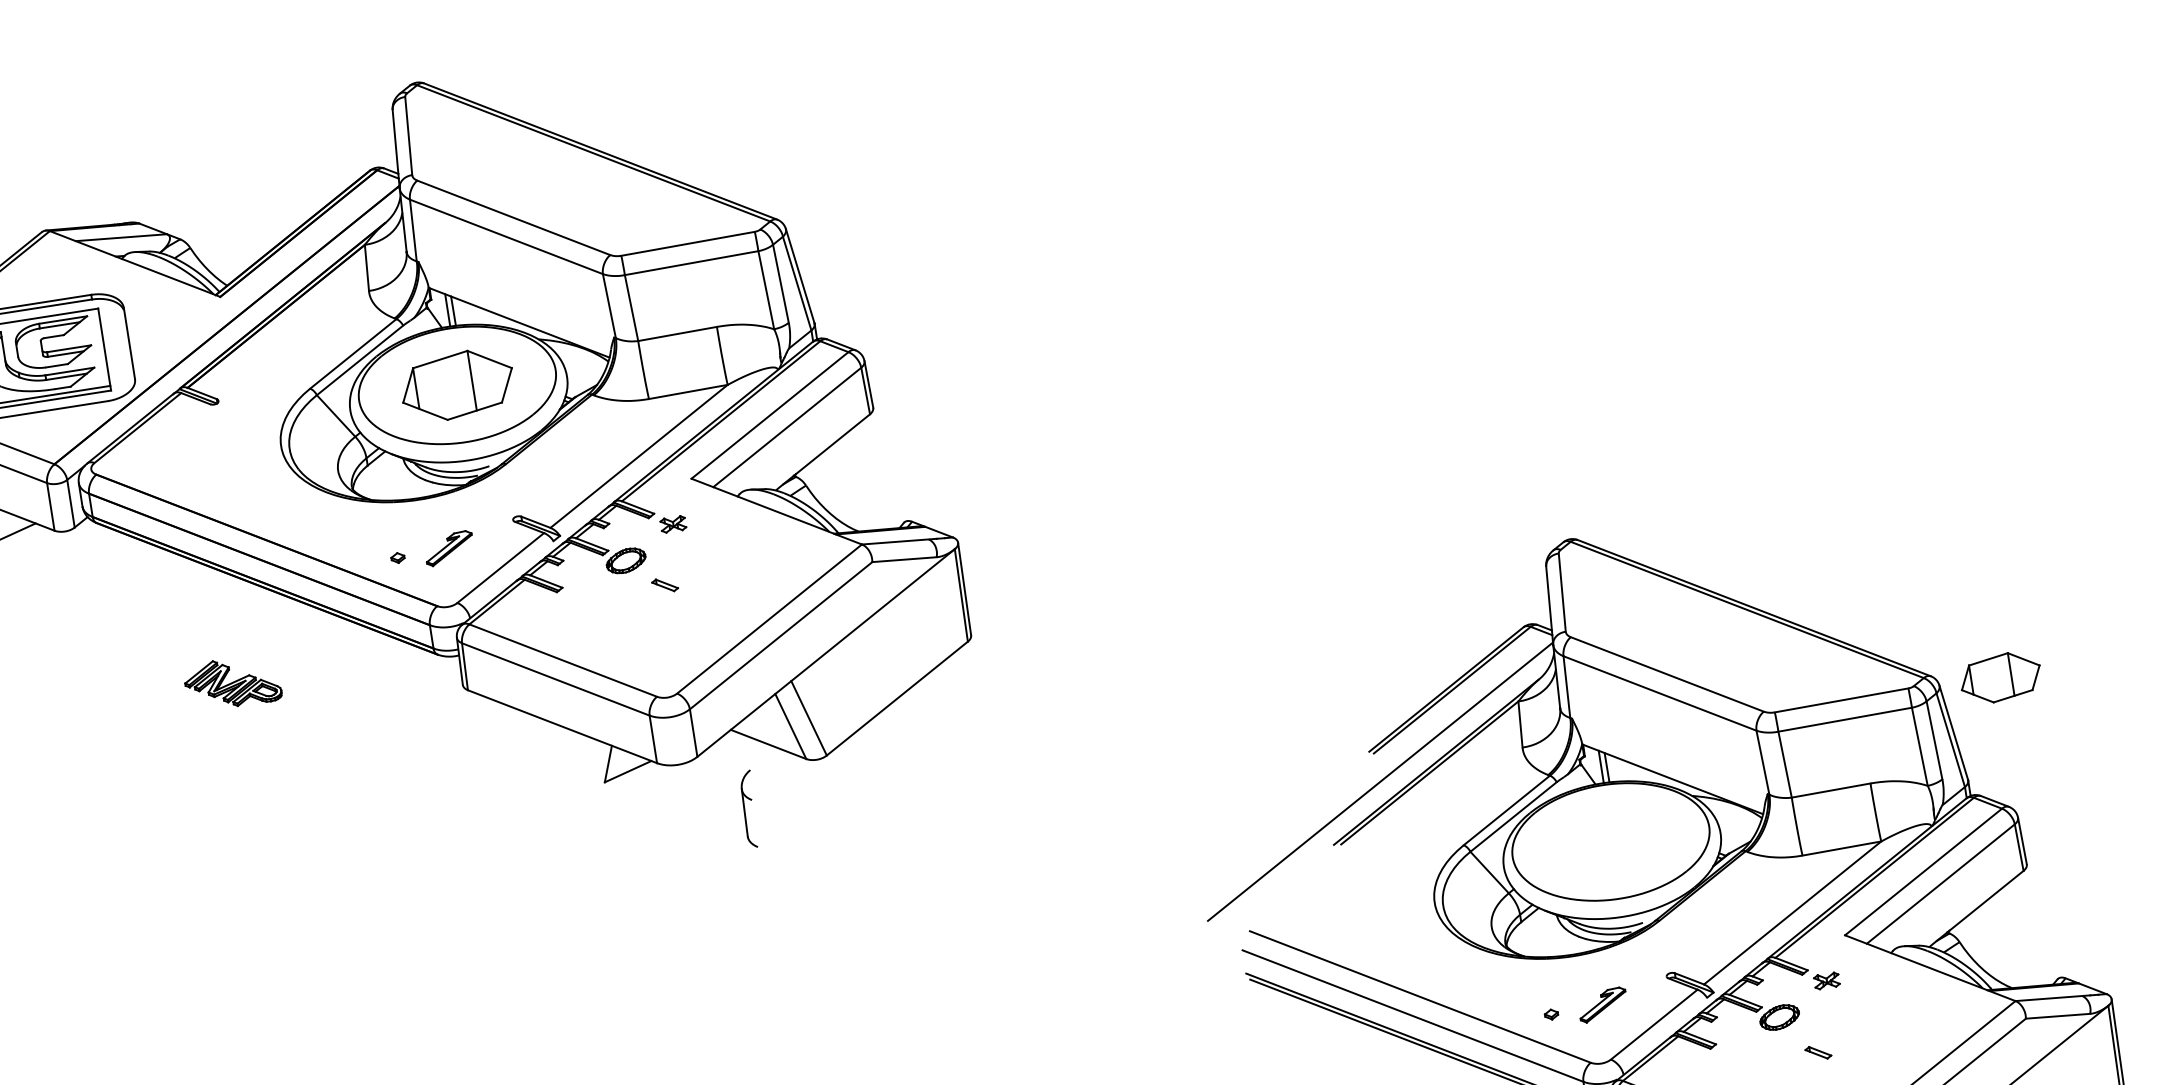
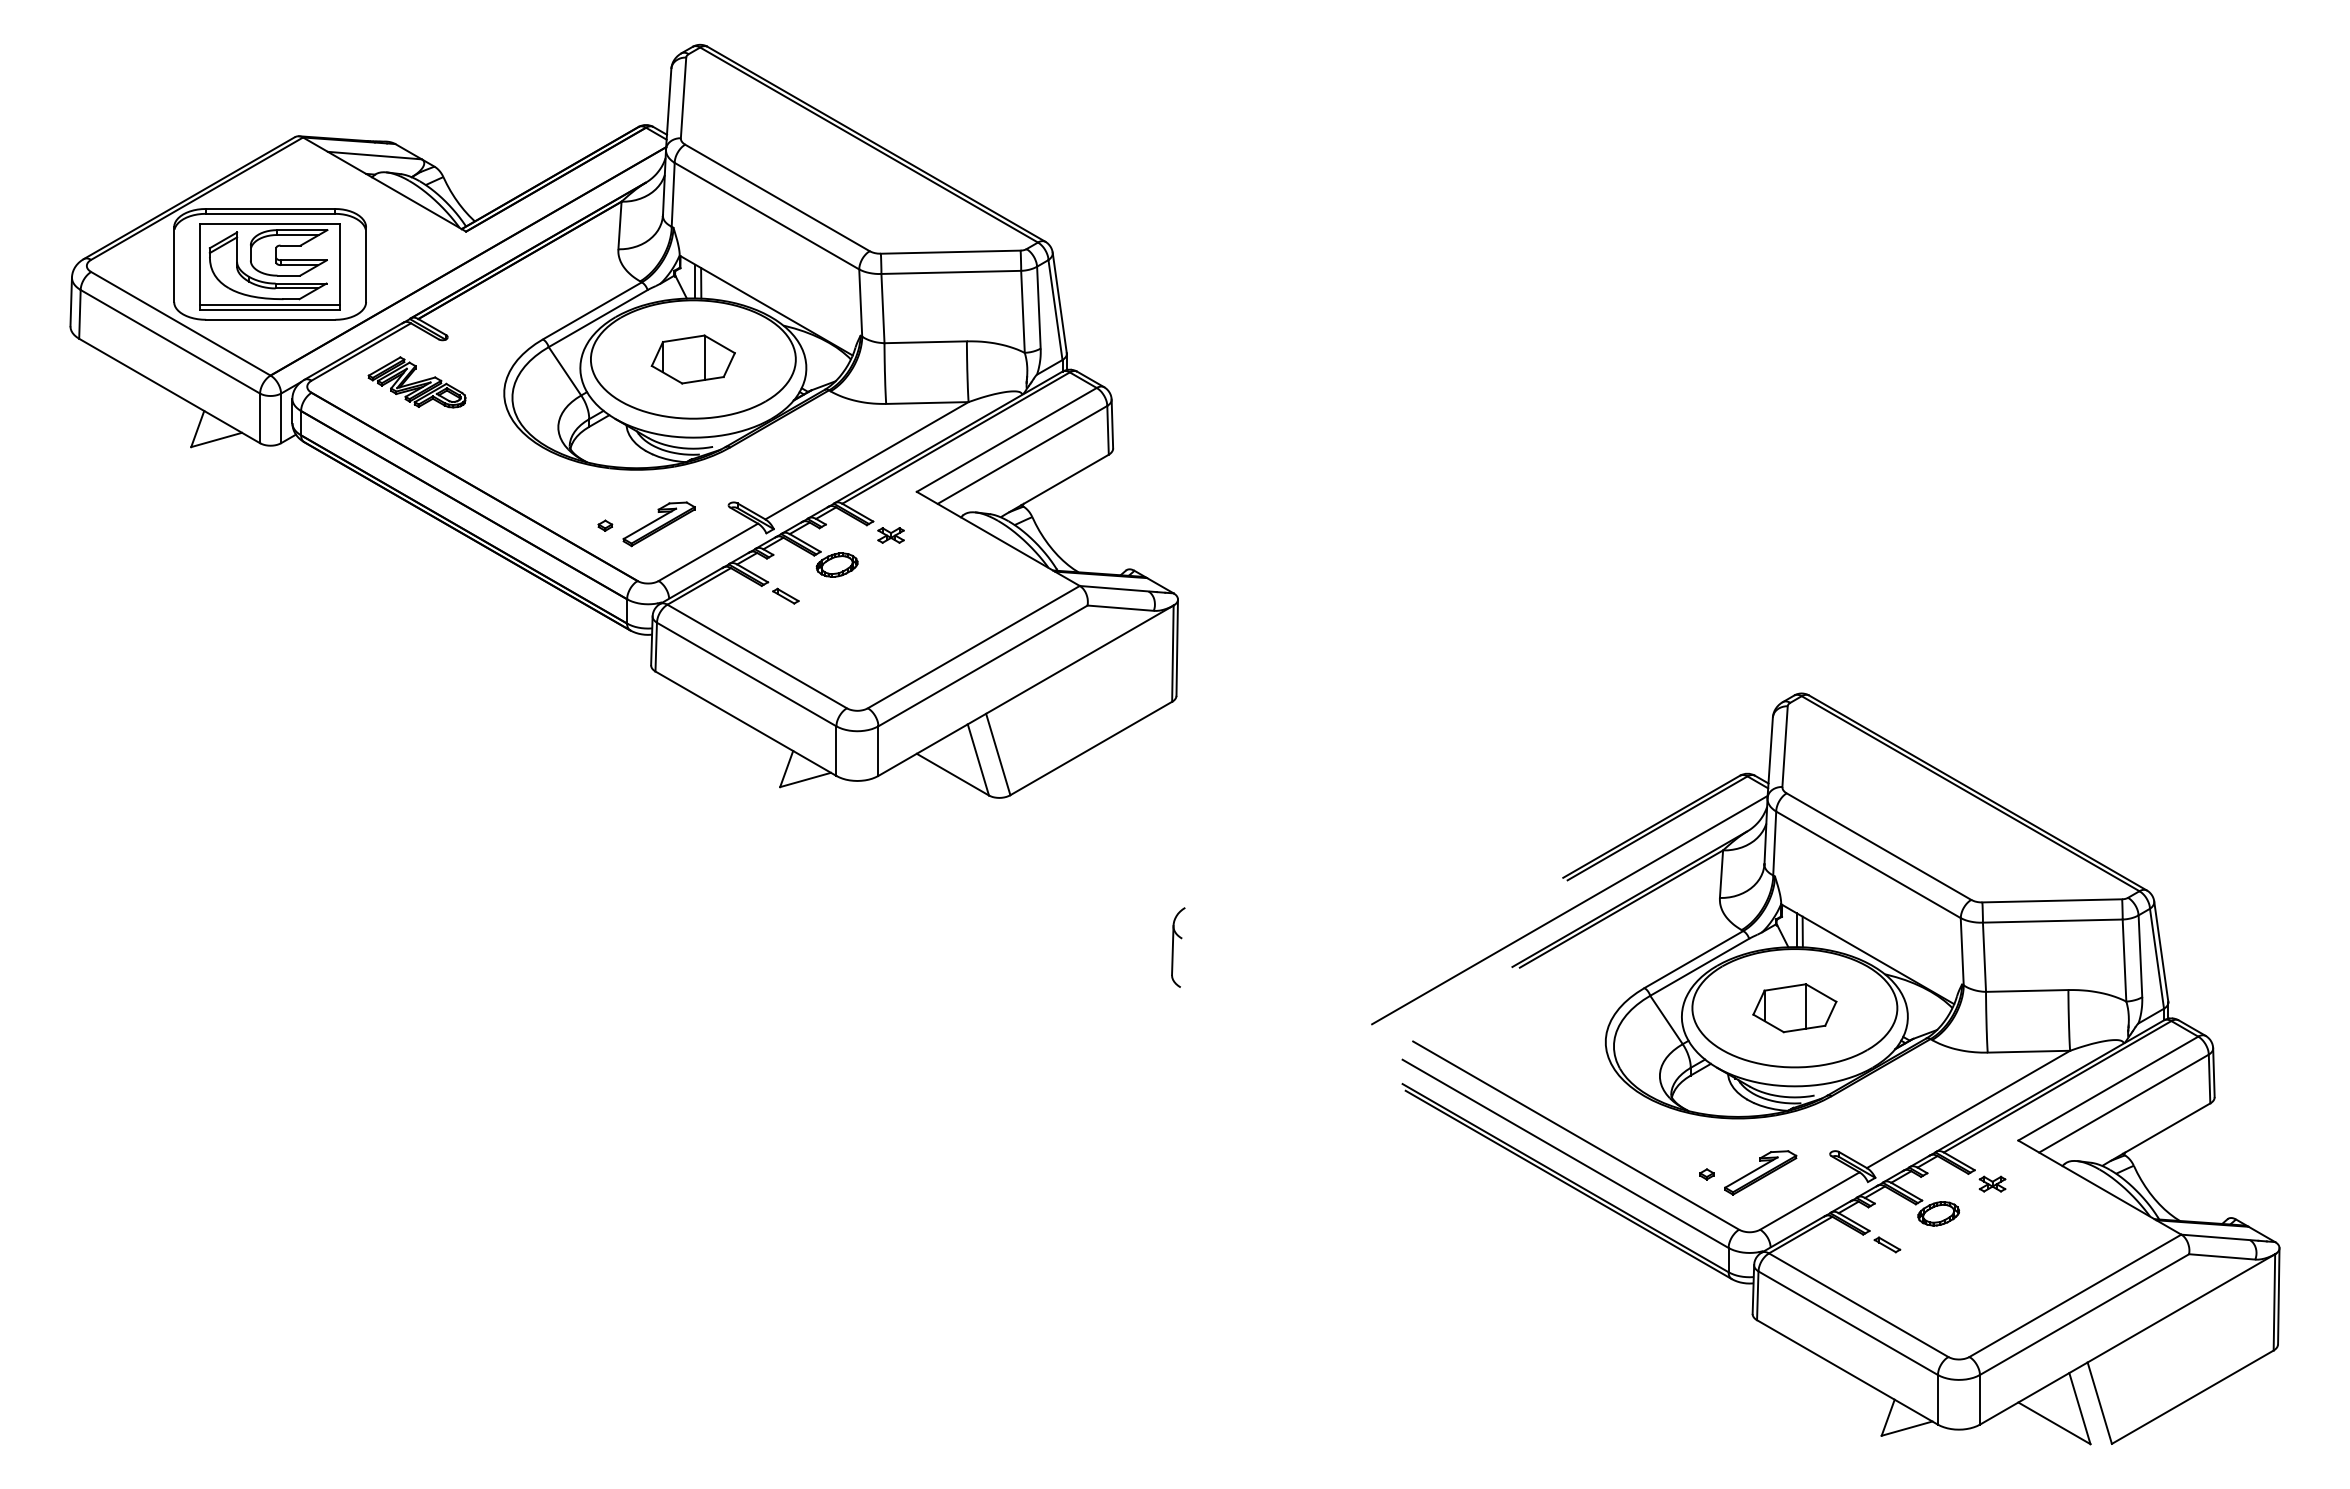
part: (456, 385) -> (692, 359), size x0.71
part: (448, 548) -> (658, 524), size x1.43
part: (664, 584) -> (785, 595), moved
part: (2000, 678) -> (1794, 1008), moved
part: (232, 682) -> (416, 382), moved
part: (749, 809) -> (1178, 947), moved
part: (1602, 1004) -> (1760, 1172), size x1.43
part: (1818, 1052) -> (1887, 1244), moved

